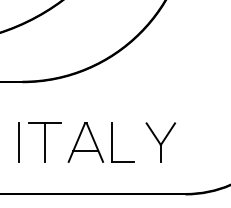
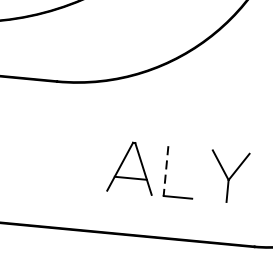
line: (18, 142) -> (44, 159), removed
part: (44, 142) -> (78, 162), removed
line: (112, 143) -> (166, 172), solid -> dashed

